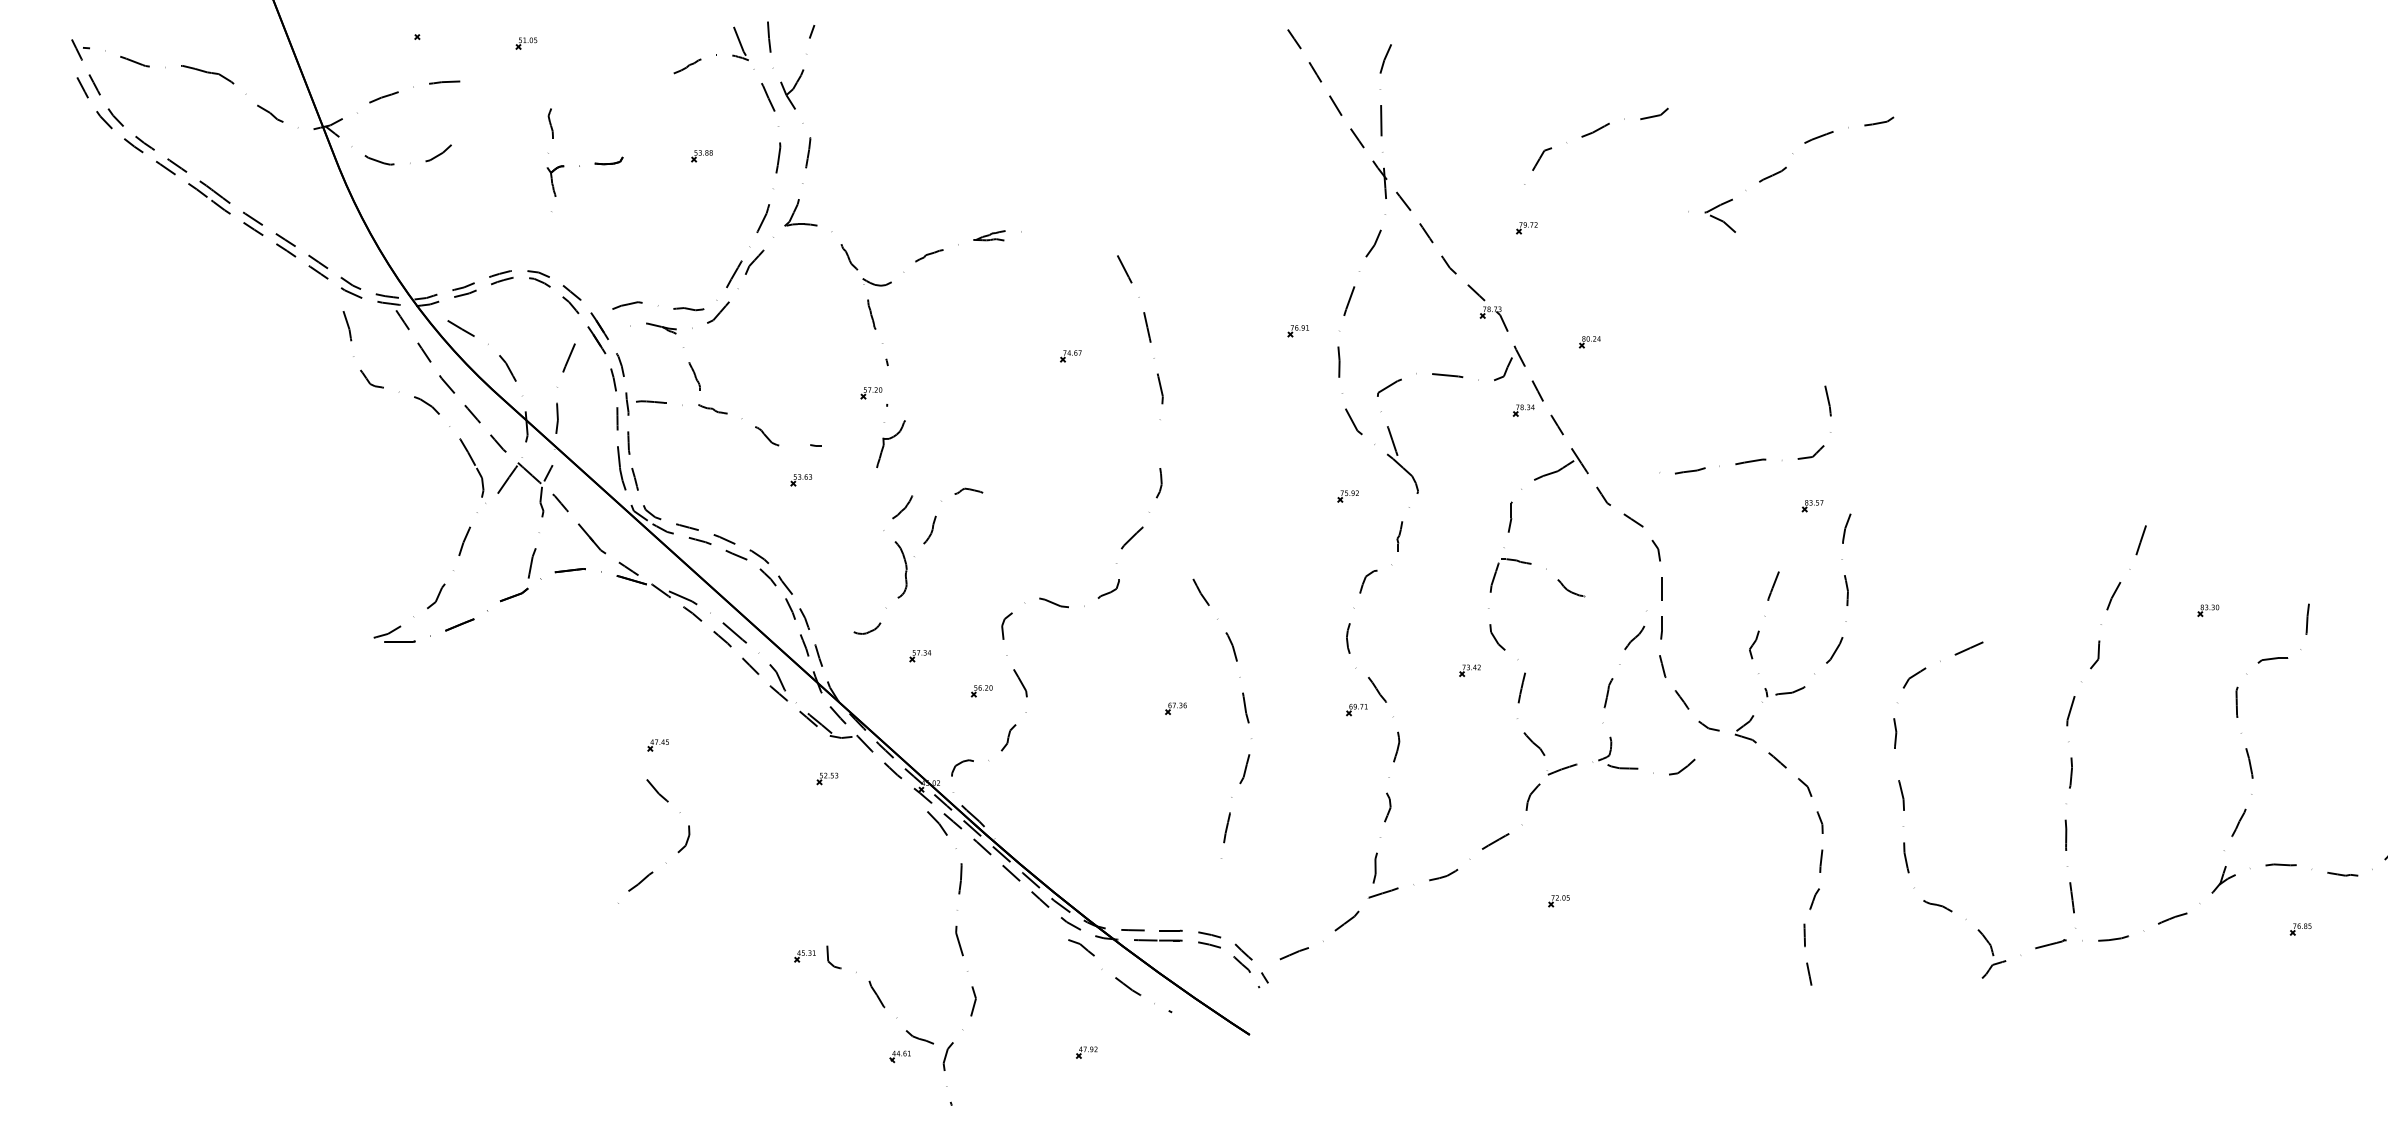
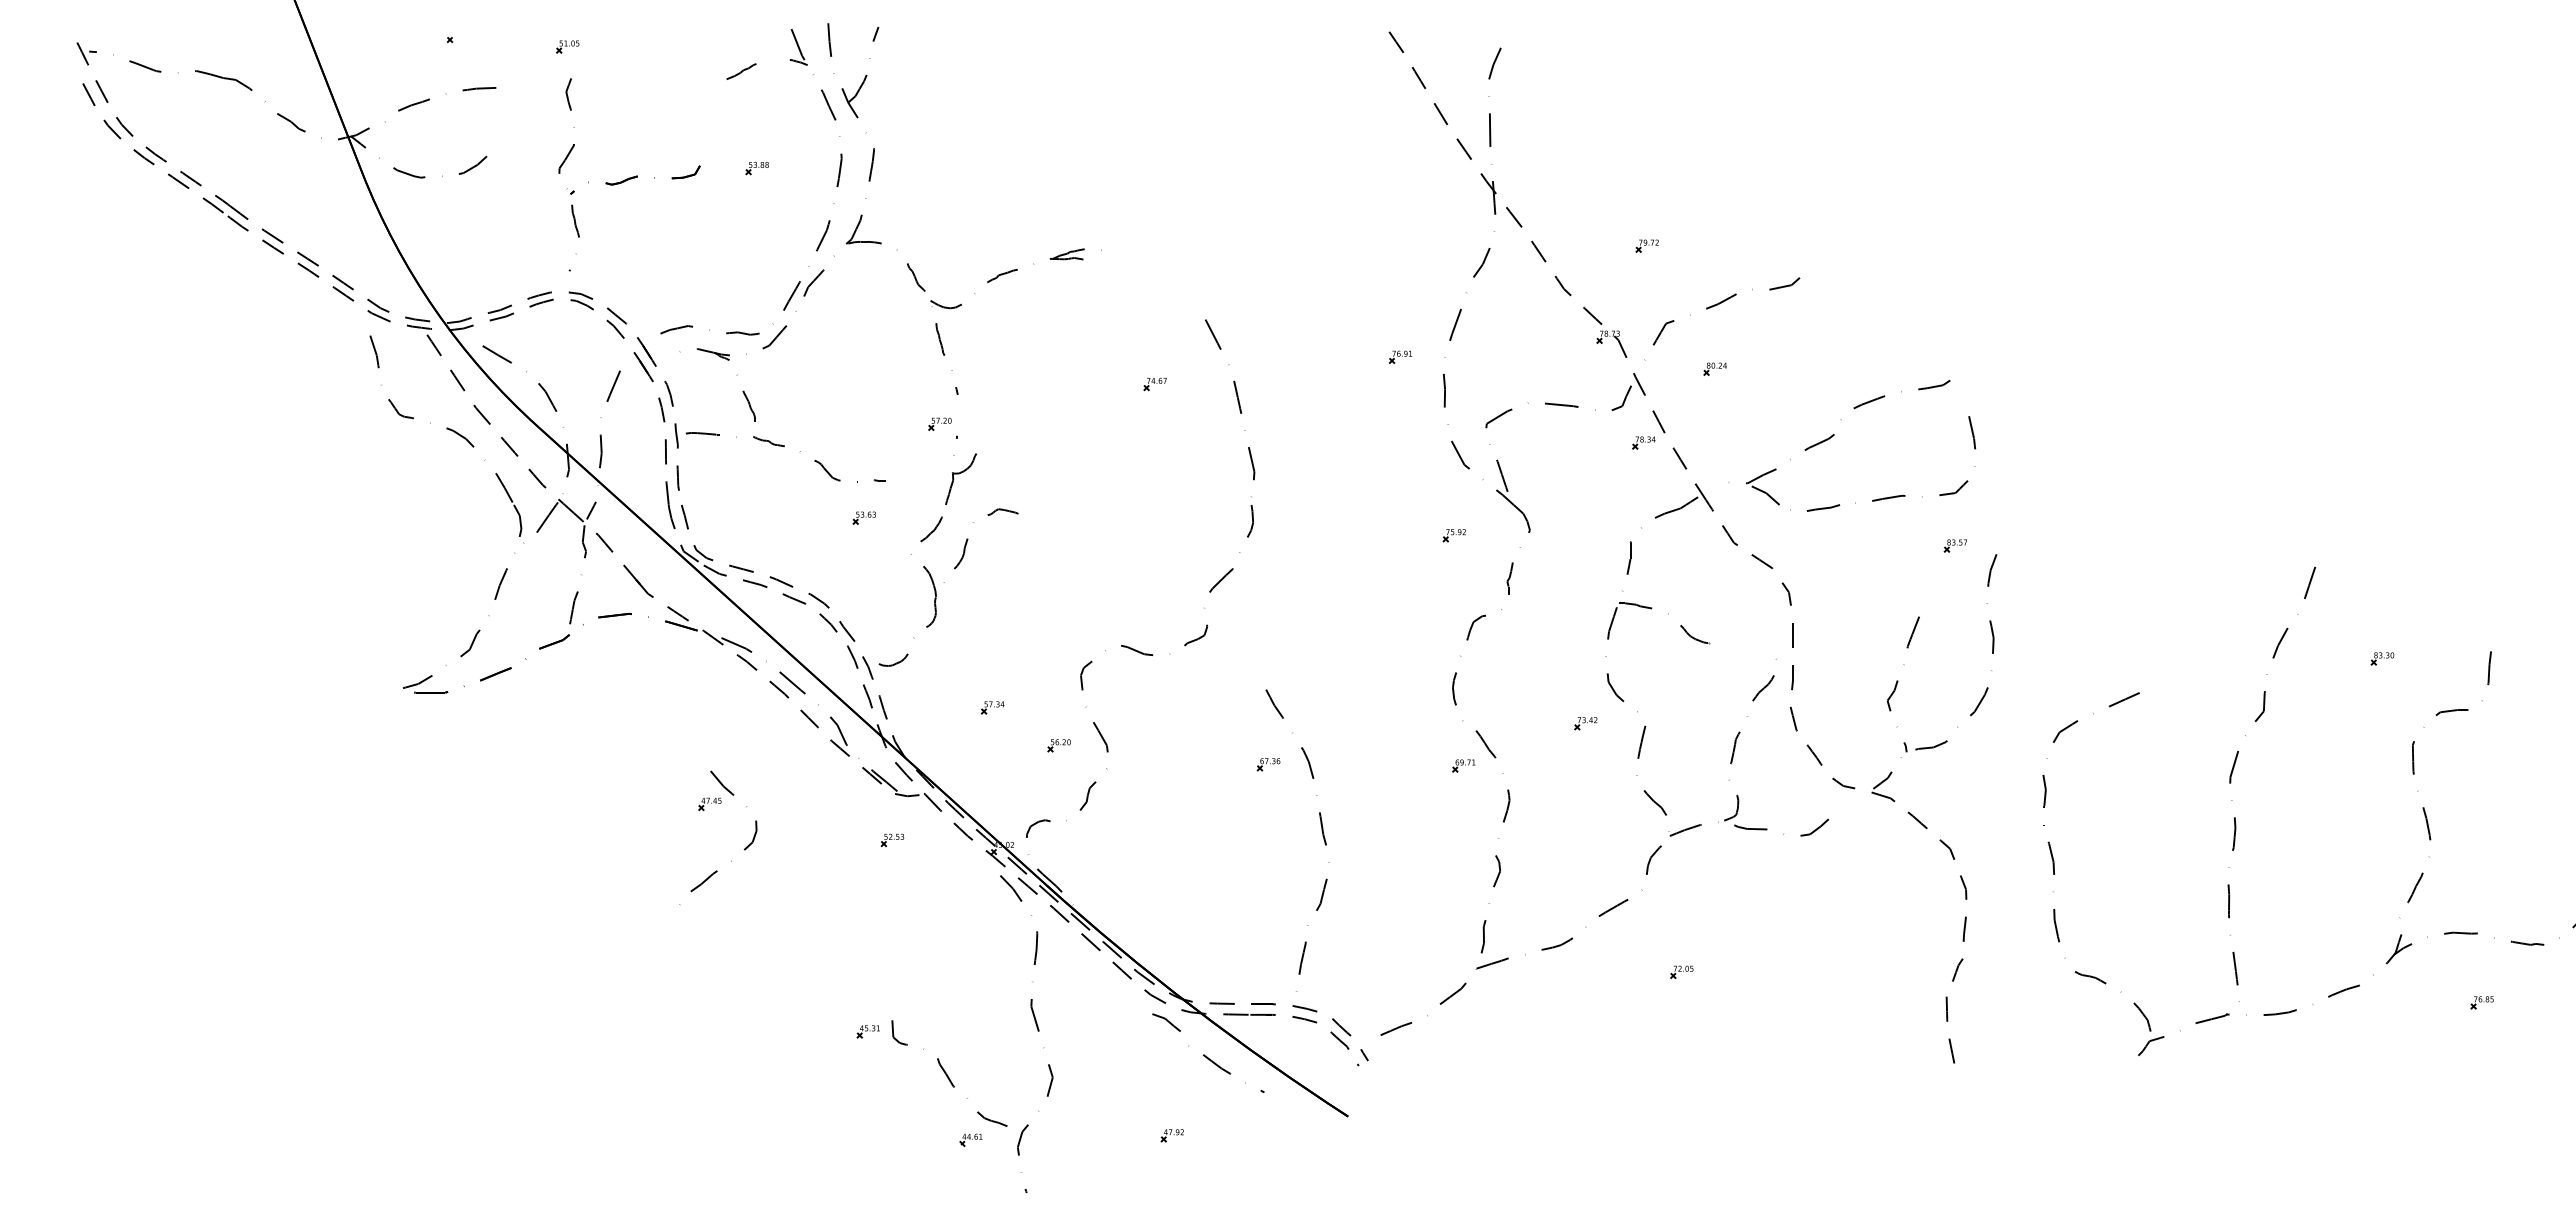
curve: (1590, 134) -> (1715, 306), moved
part: (583, 161) -> (629, 174), size x1.67
part: (1785, 169) -> (1833, 436), moved
curve: (1148, 335) -> (1238, 406), moved
part: (914, 556) -> (944, 582), moved
curve: (1245, 715) -> (1322, 836), moved
curve: (666, 862) -> (731, 860), moved

